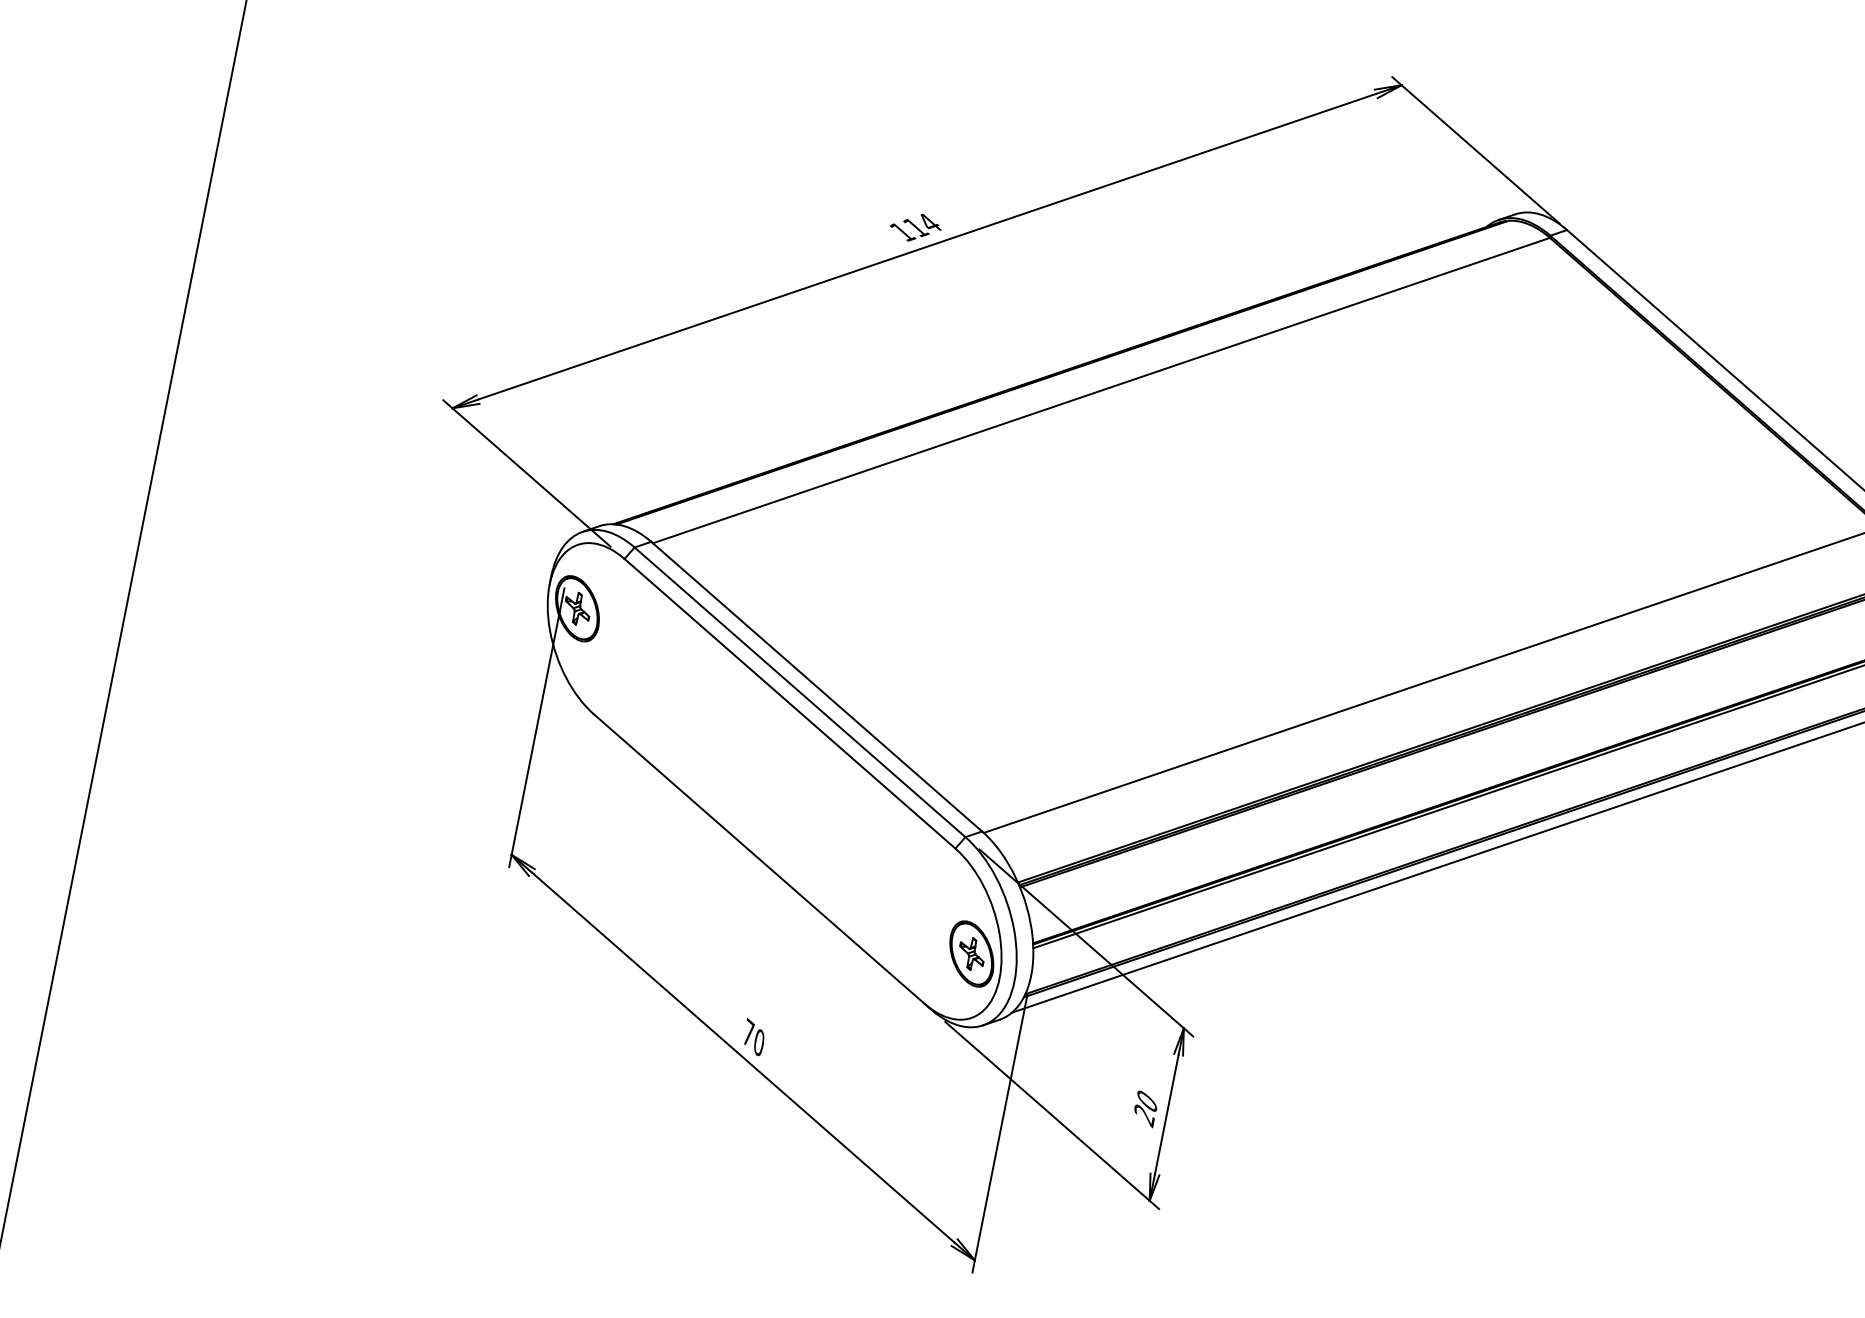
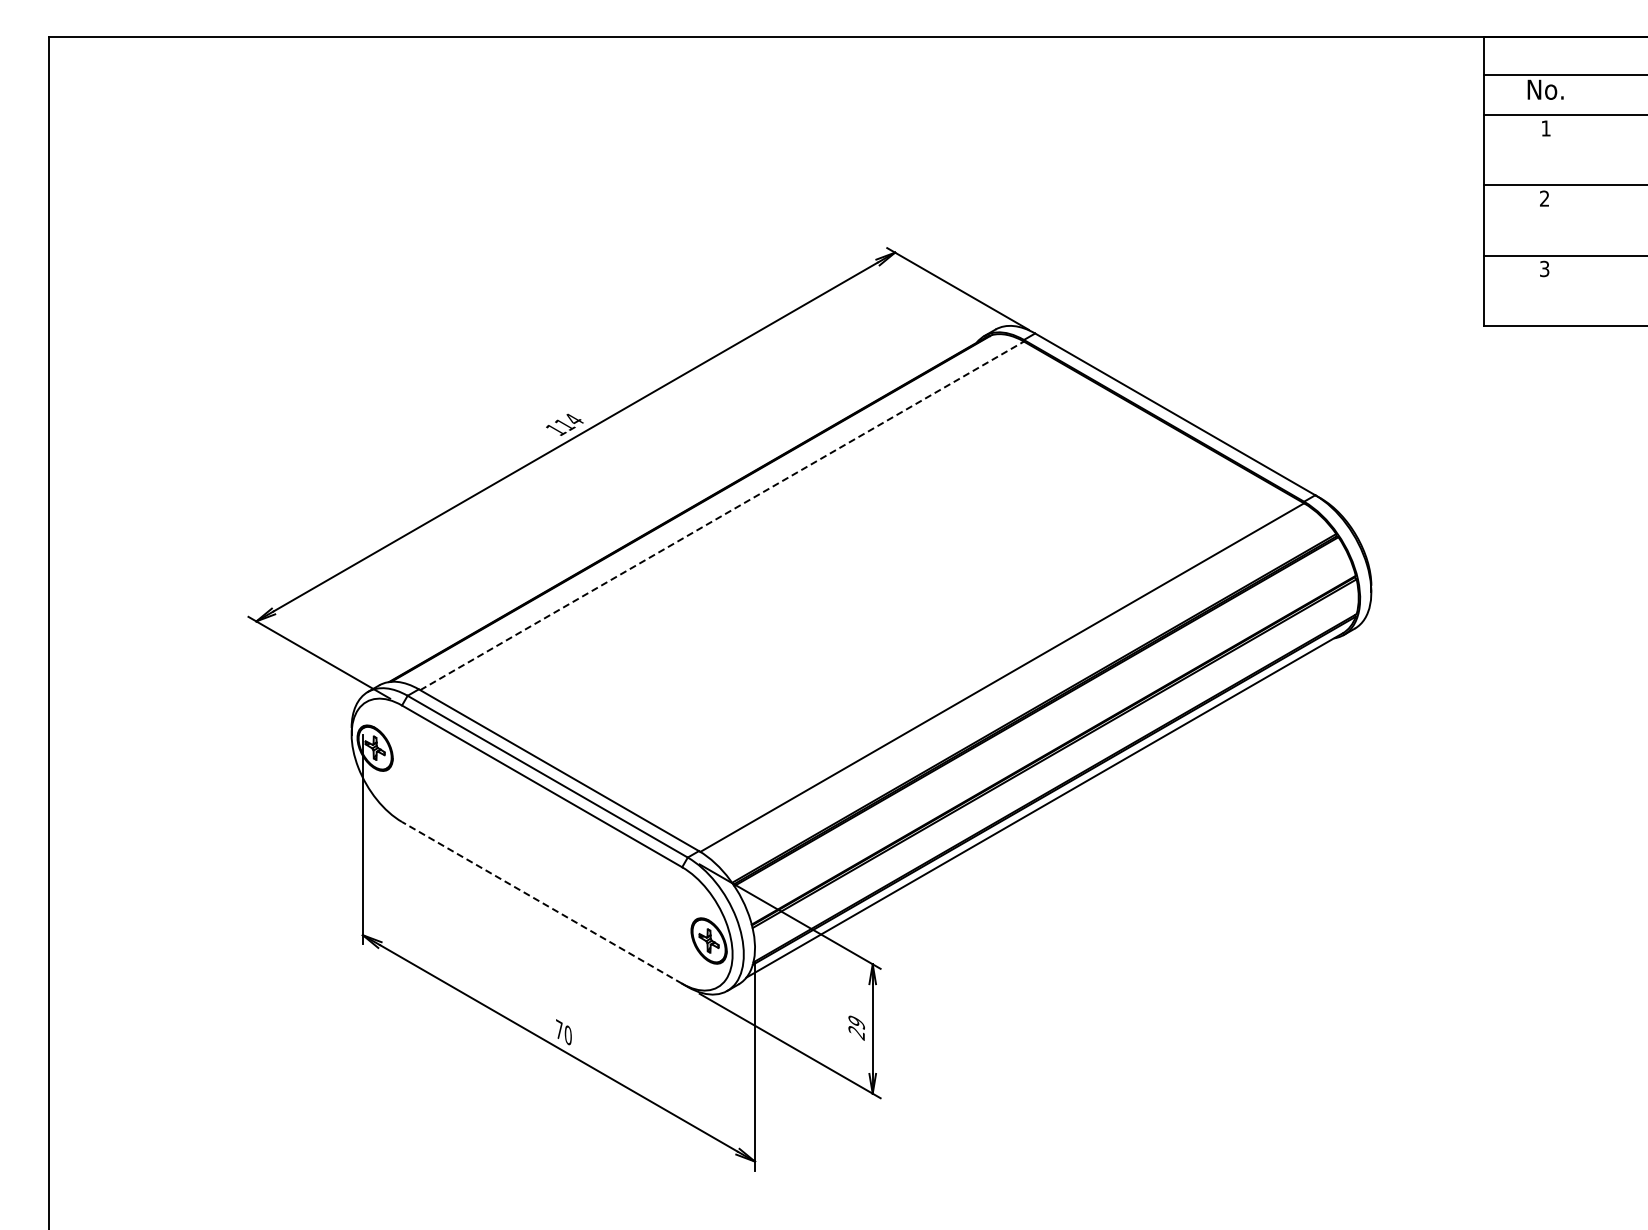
line: (1102, 390) -> (722, 515), solid -> dashed
line: (759, 858) -> (542, 902), solid -> dashed
text: (1146, 1101) -> (856, 1022), 20 -> 29

